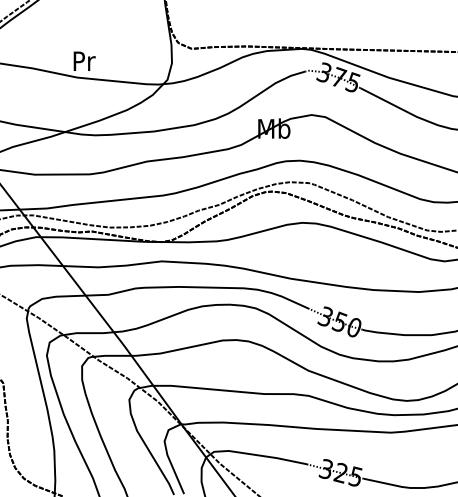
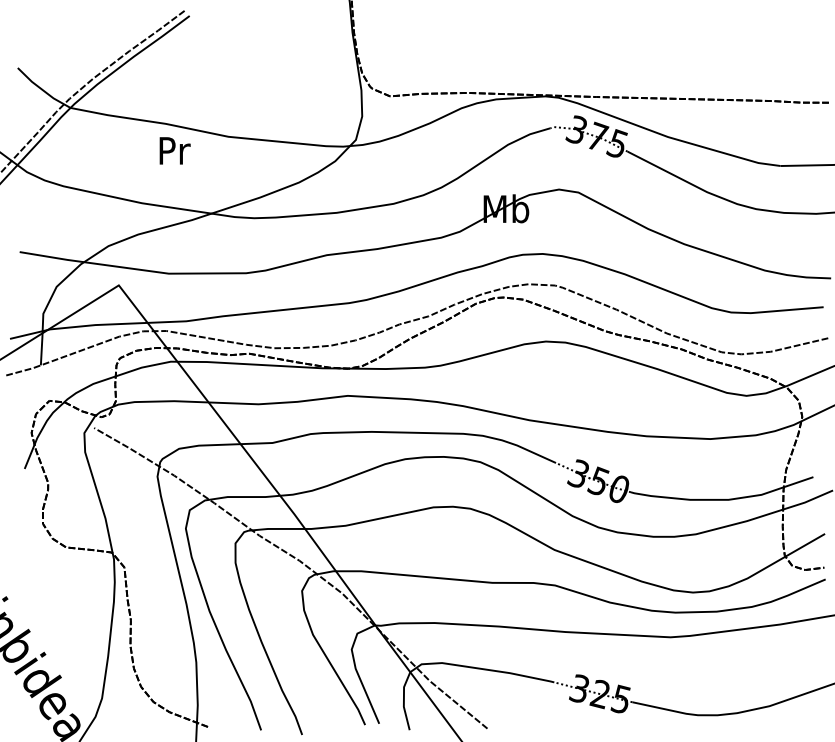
text: (84, 61) -> (174, 150), moved

